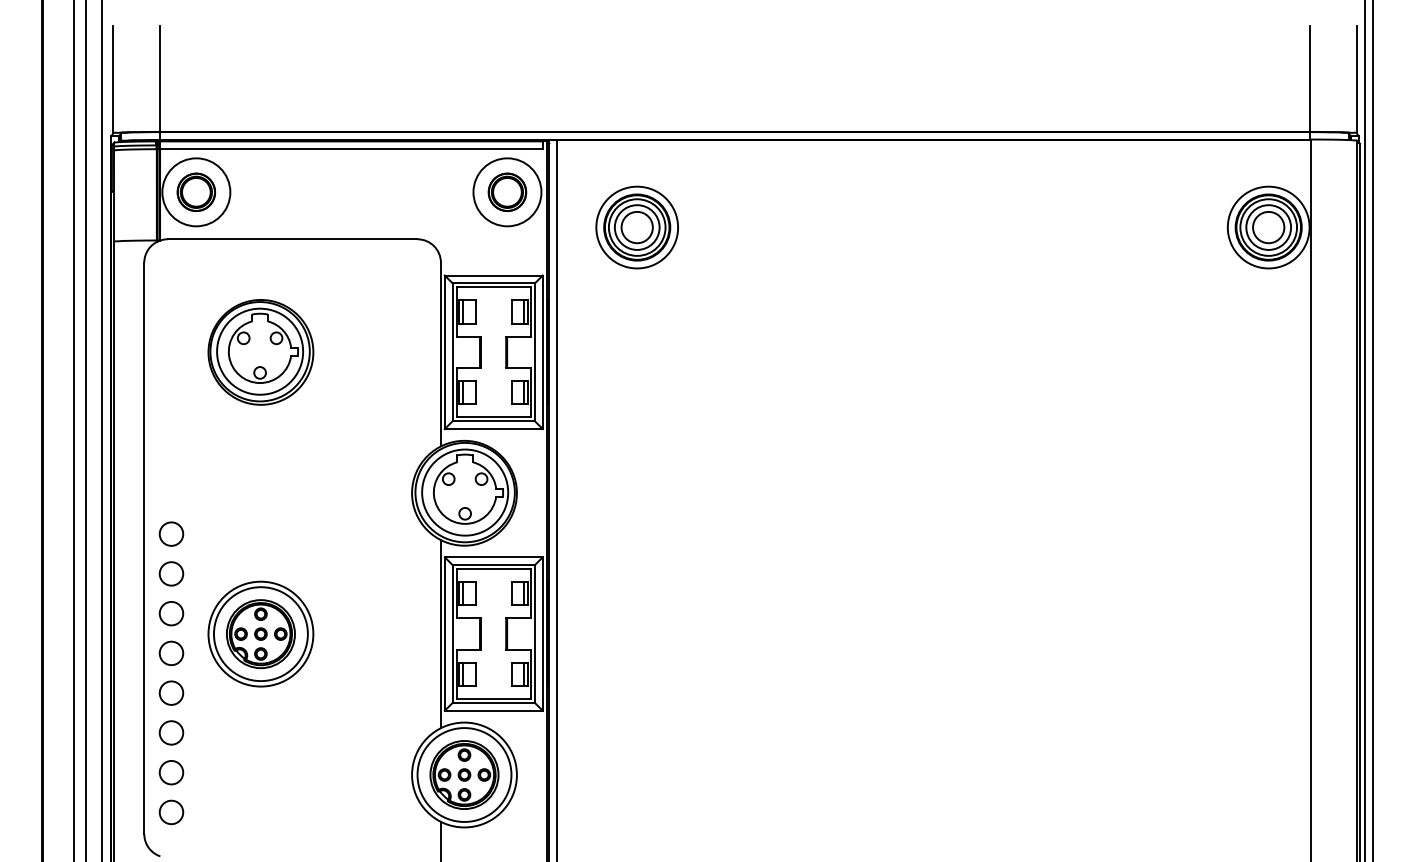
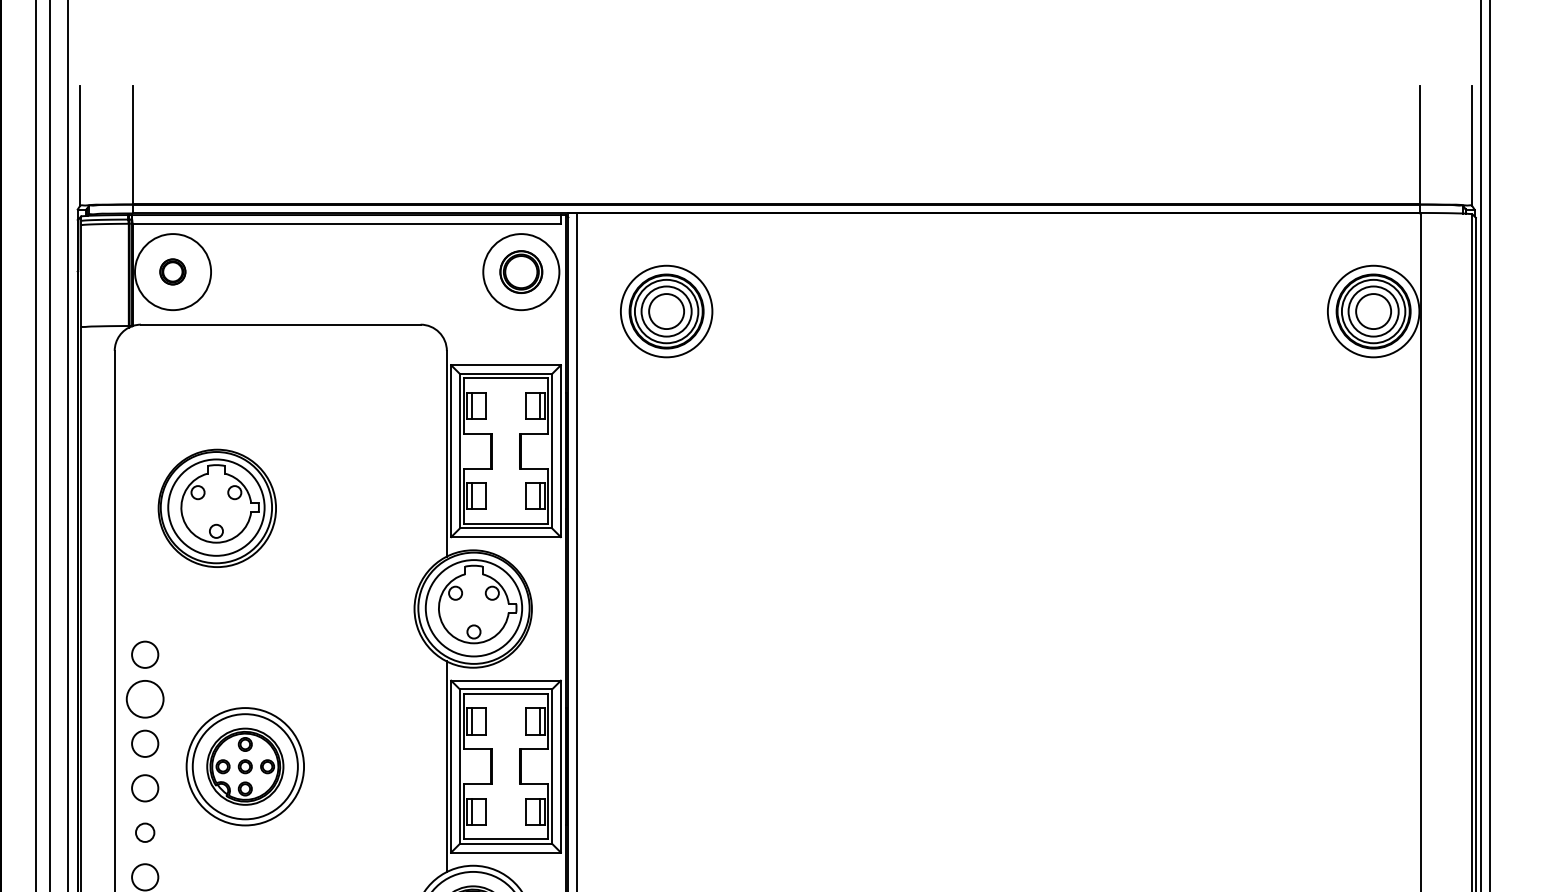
part: (195, 191) -> (172, 271), size x0.6
part: (260, 352) -> (216, 508), moved
circle: (171, 573) -> (145, 698), size x1.4
circle: (171, 692) -> (145, 832), size x0.7

